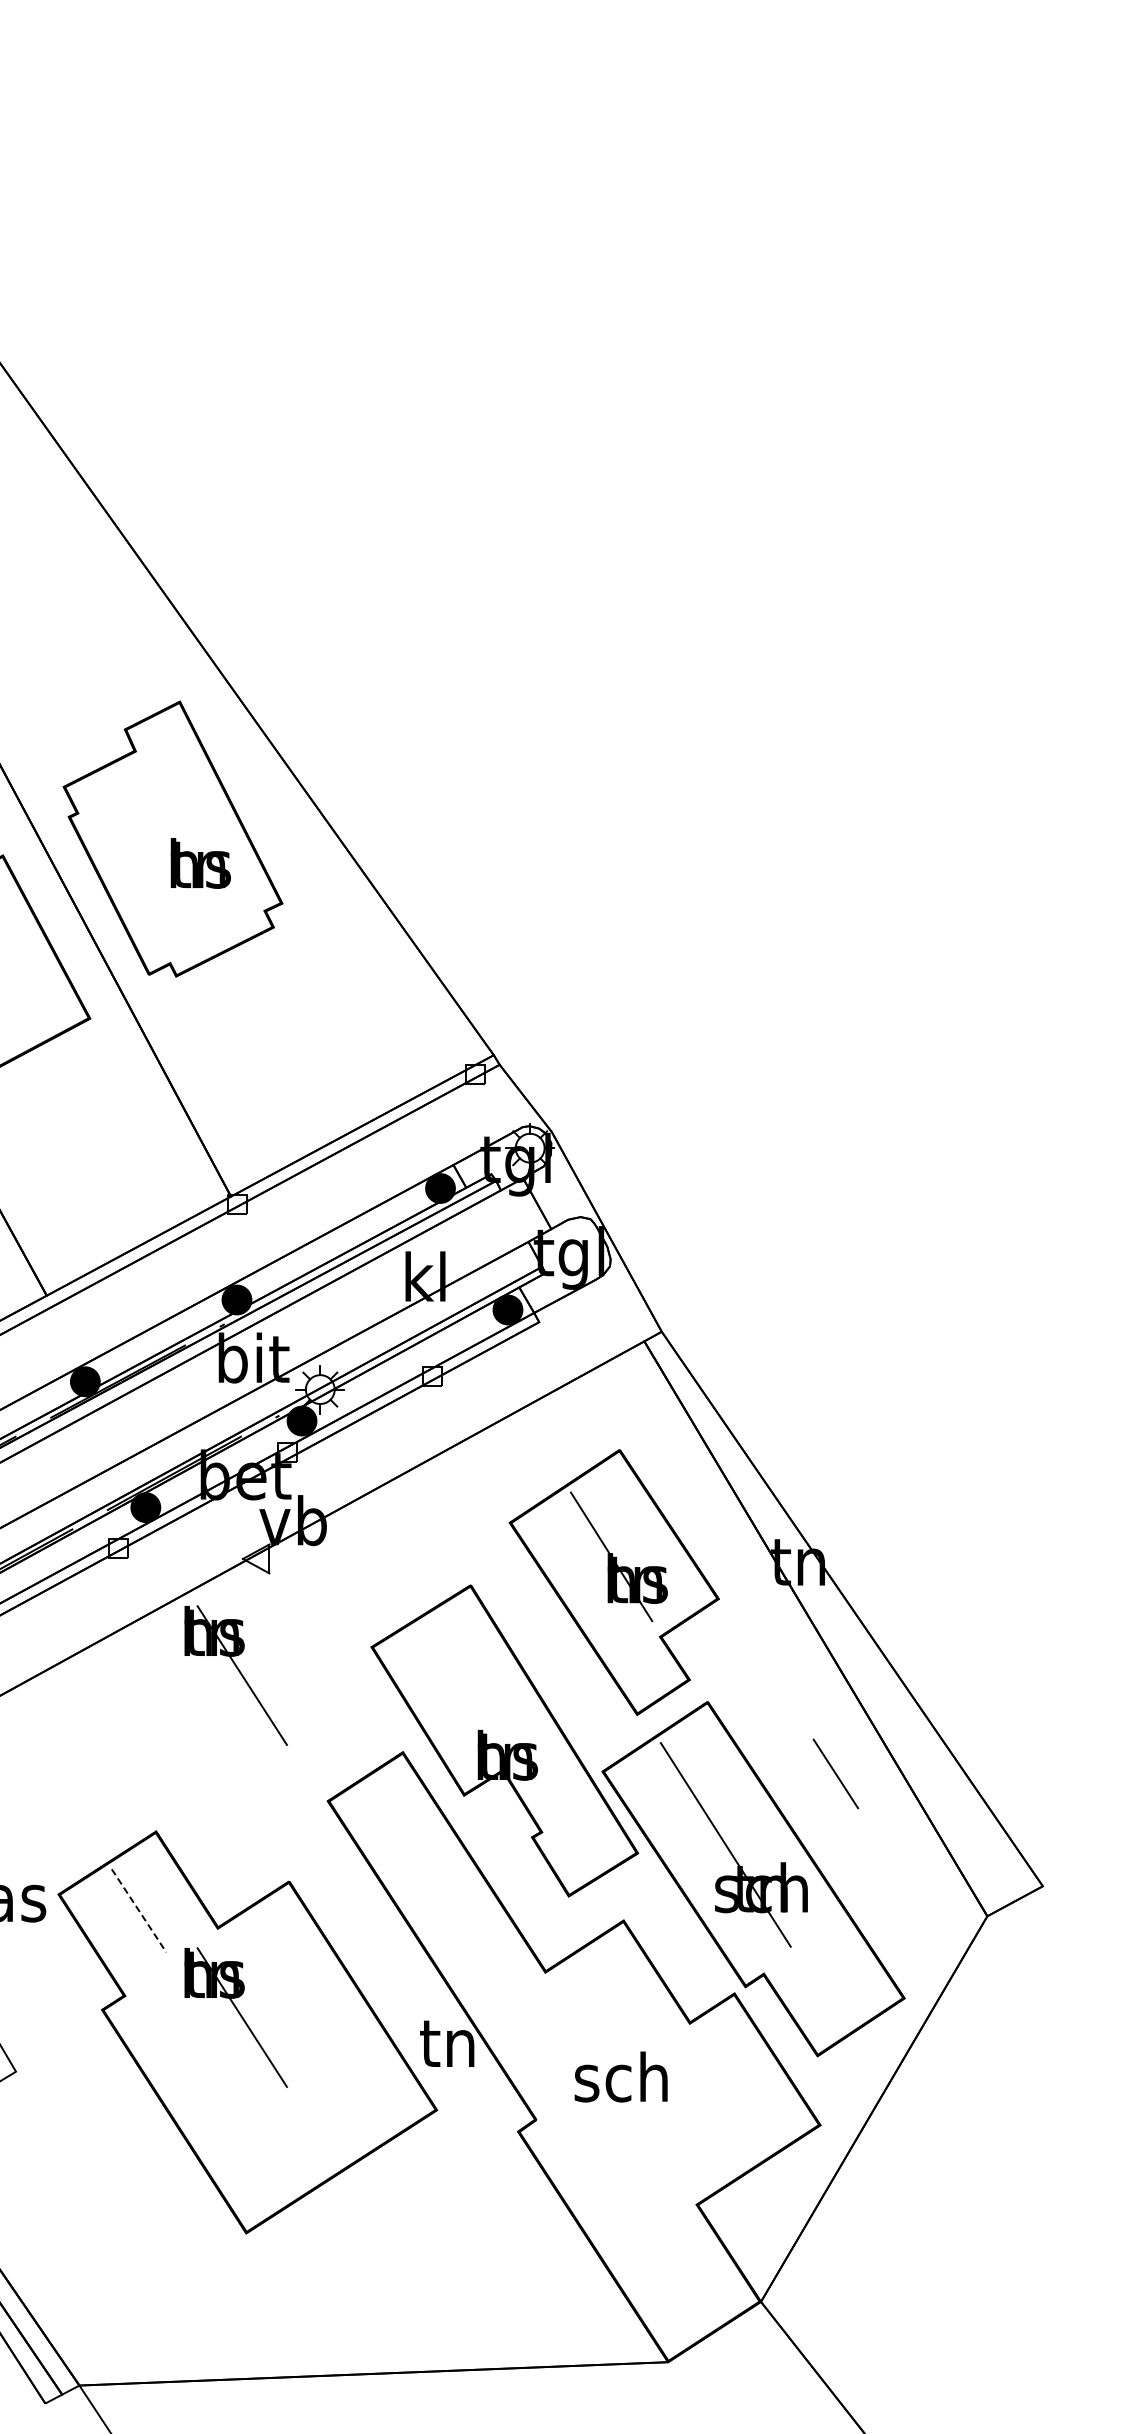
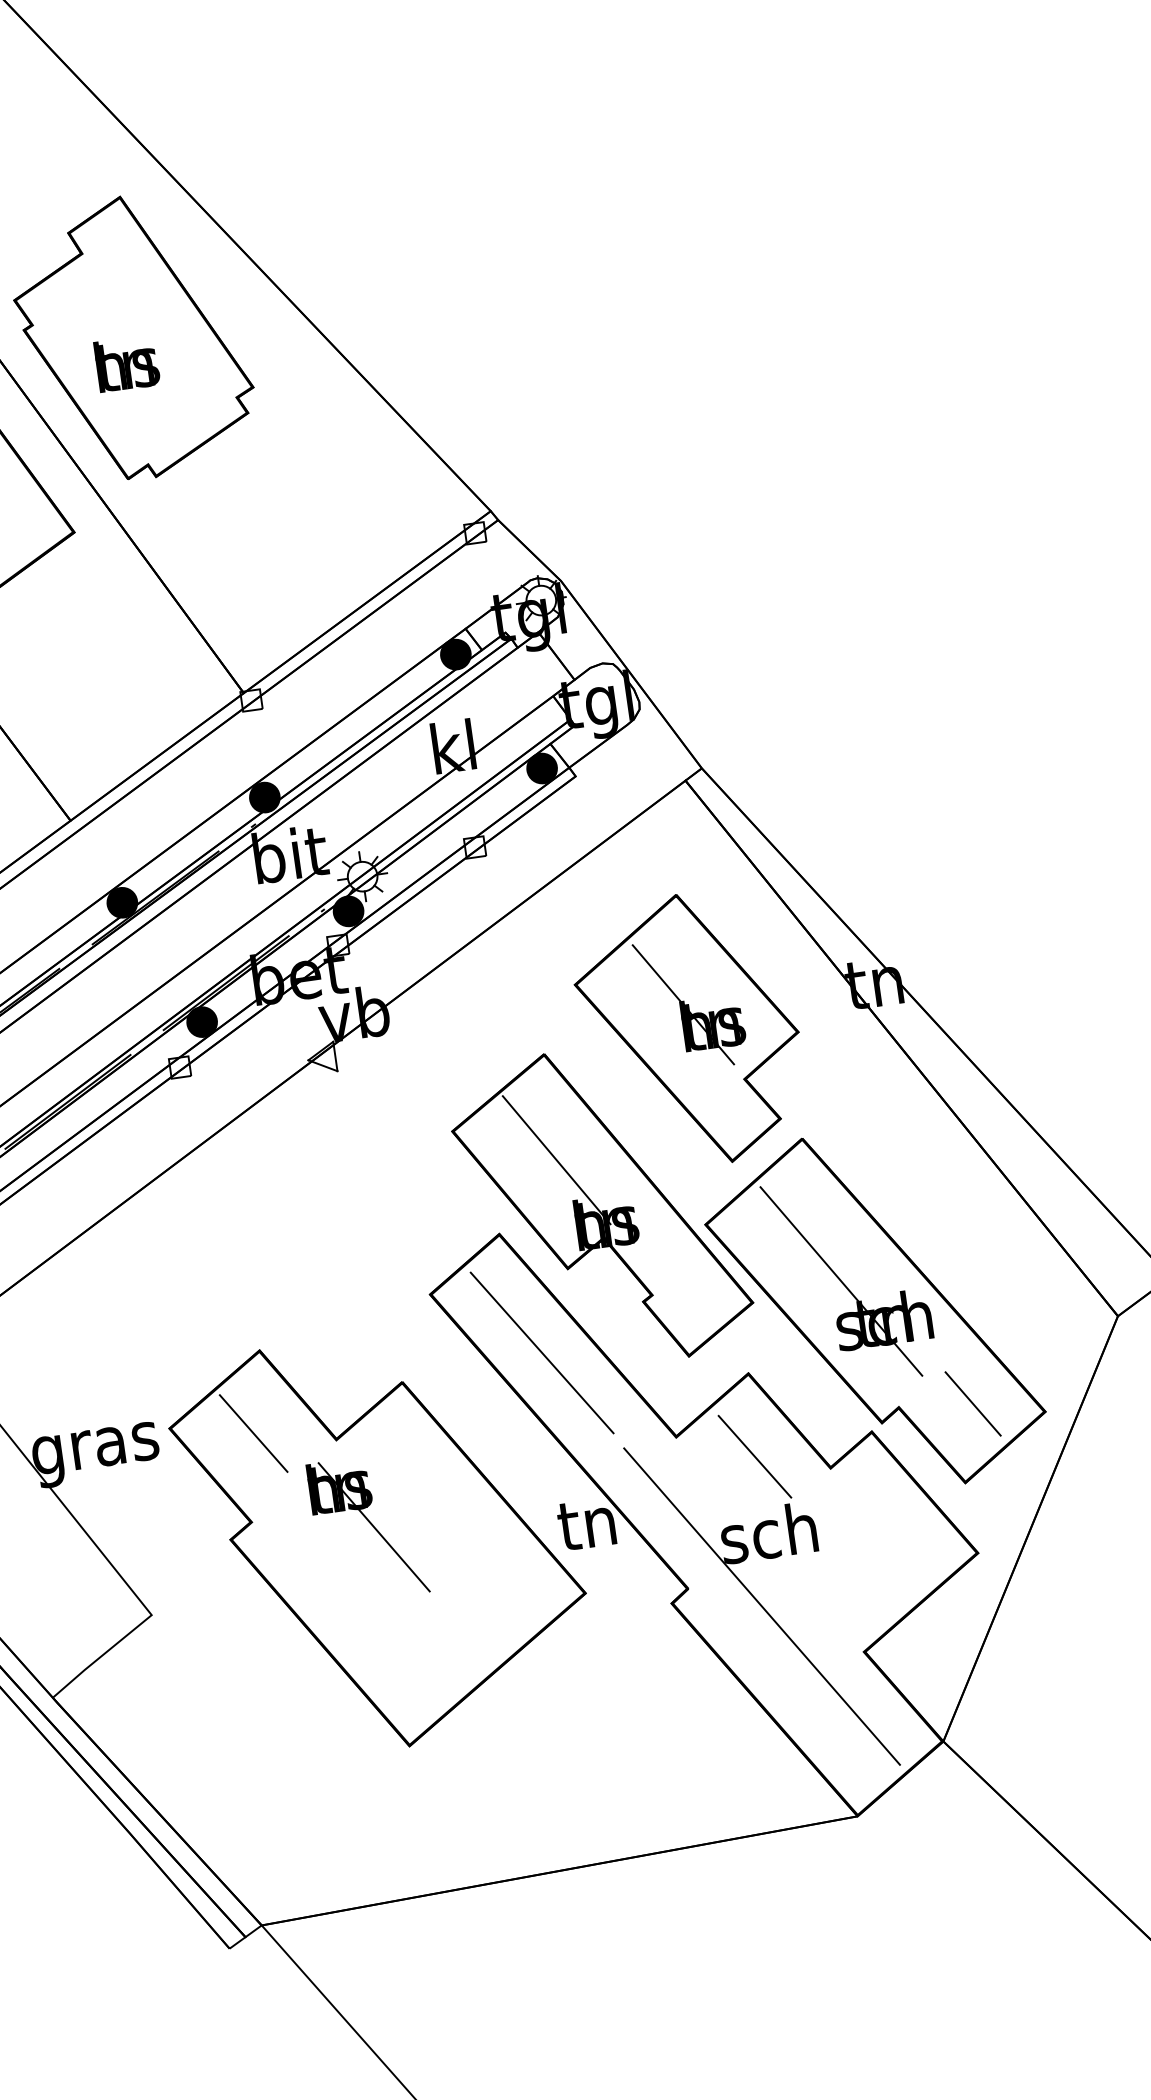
text: (200, 863) -> (126, 363), moved
part: (235, 1675) -> (317, 1180), removed
line: (468, 1689) -> (556, 1160), added
line: (835, 1773) -> (972, 1403), moved
line: (427, 1872) -> (541, 1352), added
line: (139, 1910) -> (254, 1433), dashed -> solid
line: (618, 2001) -> (754, 1456), added
line: (604, 2146) -> (761, 1606), added

